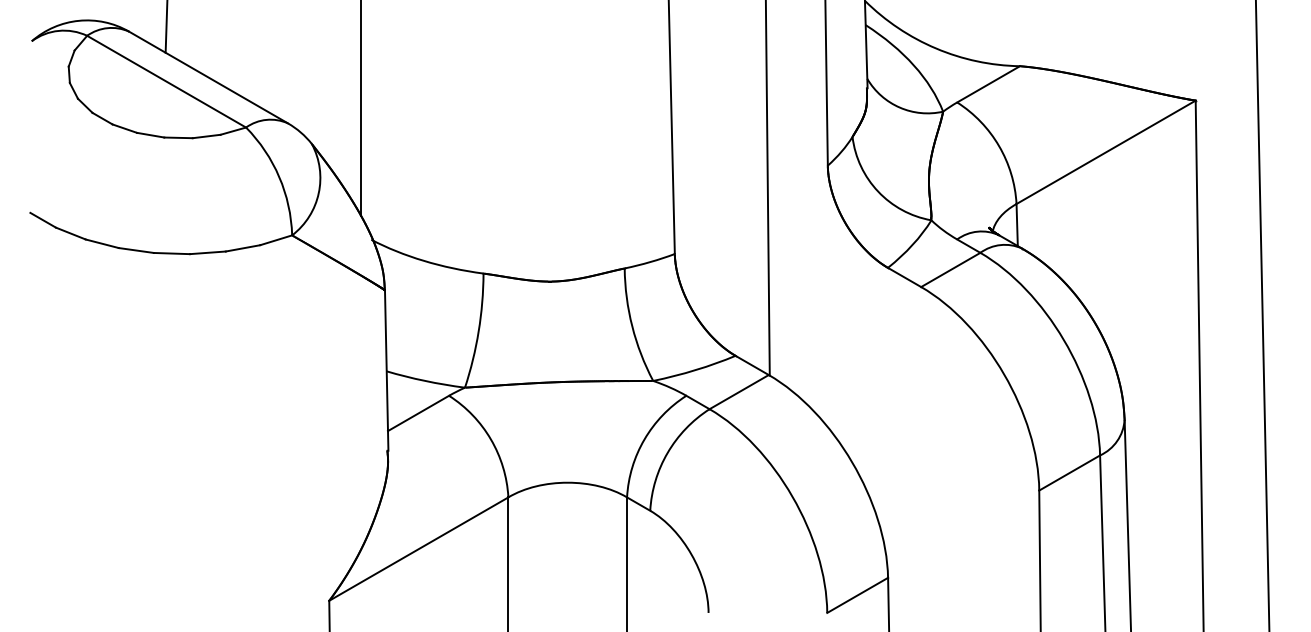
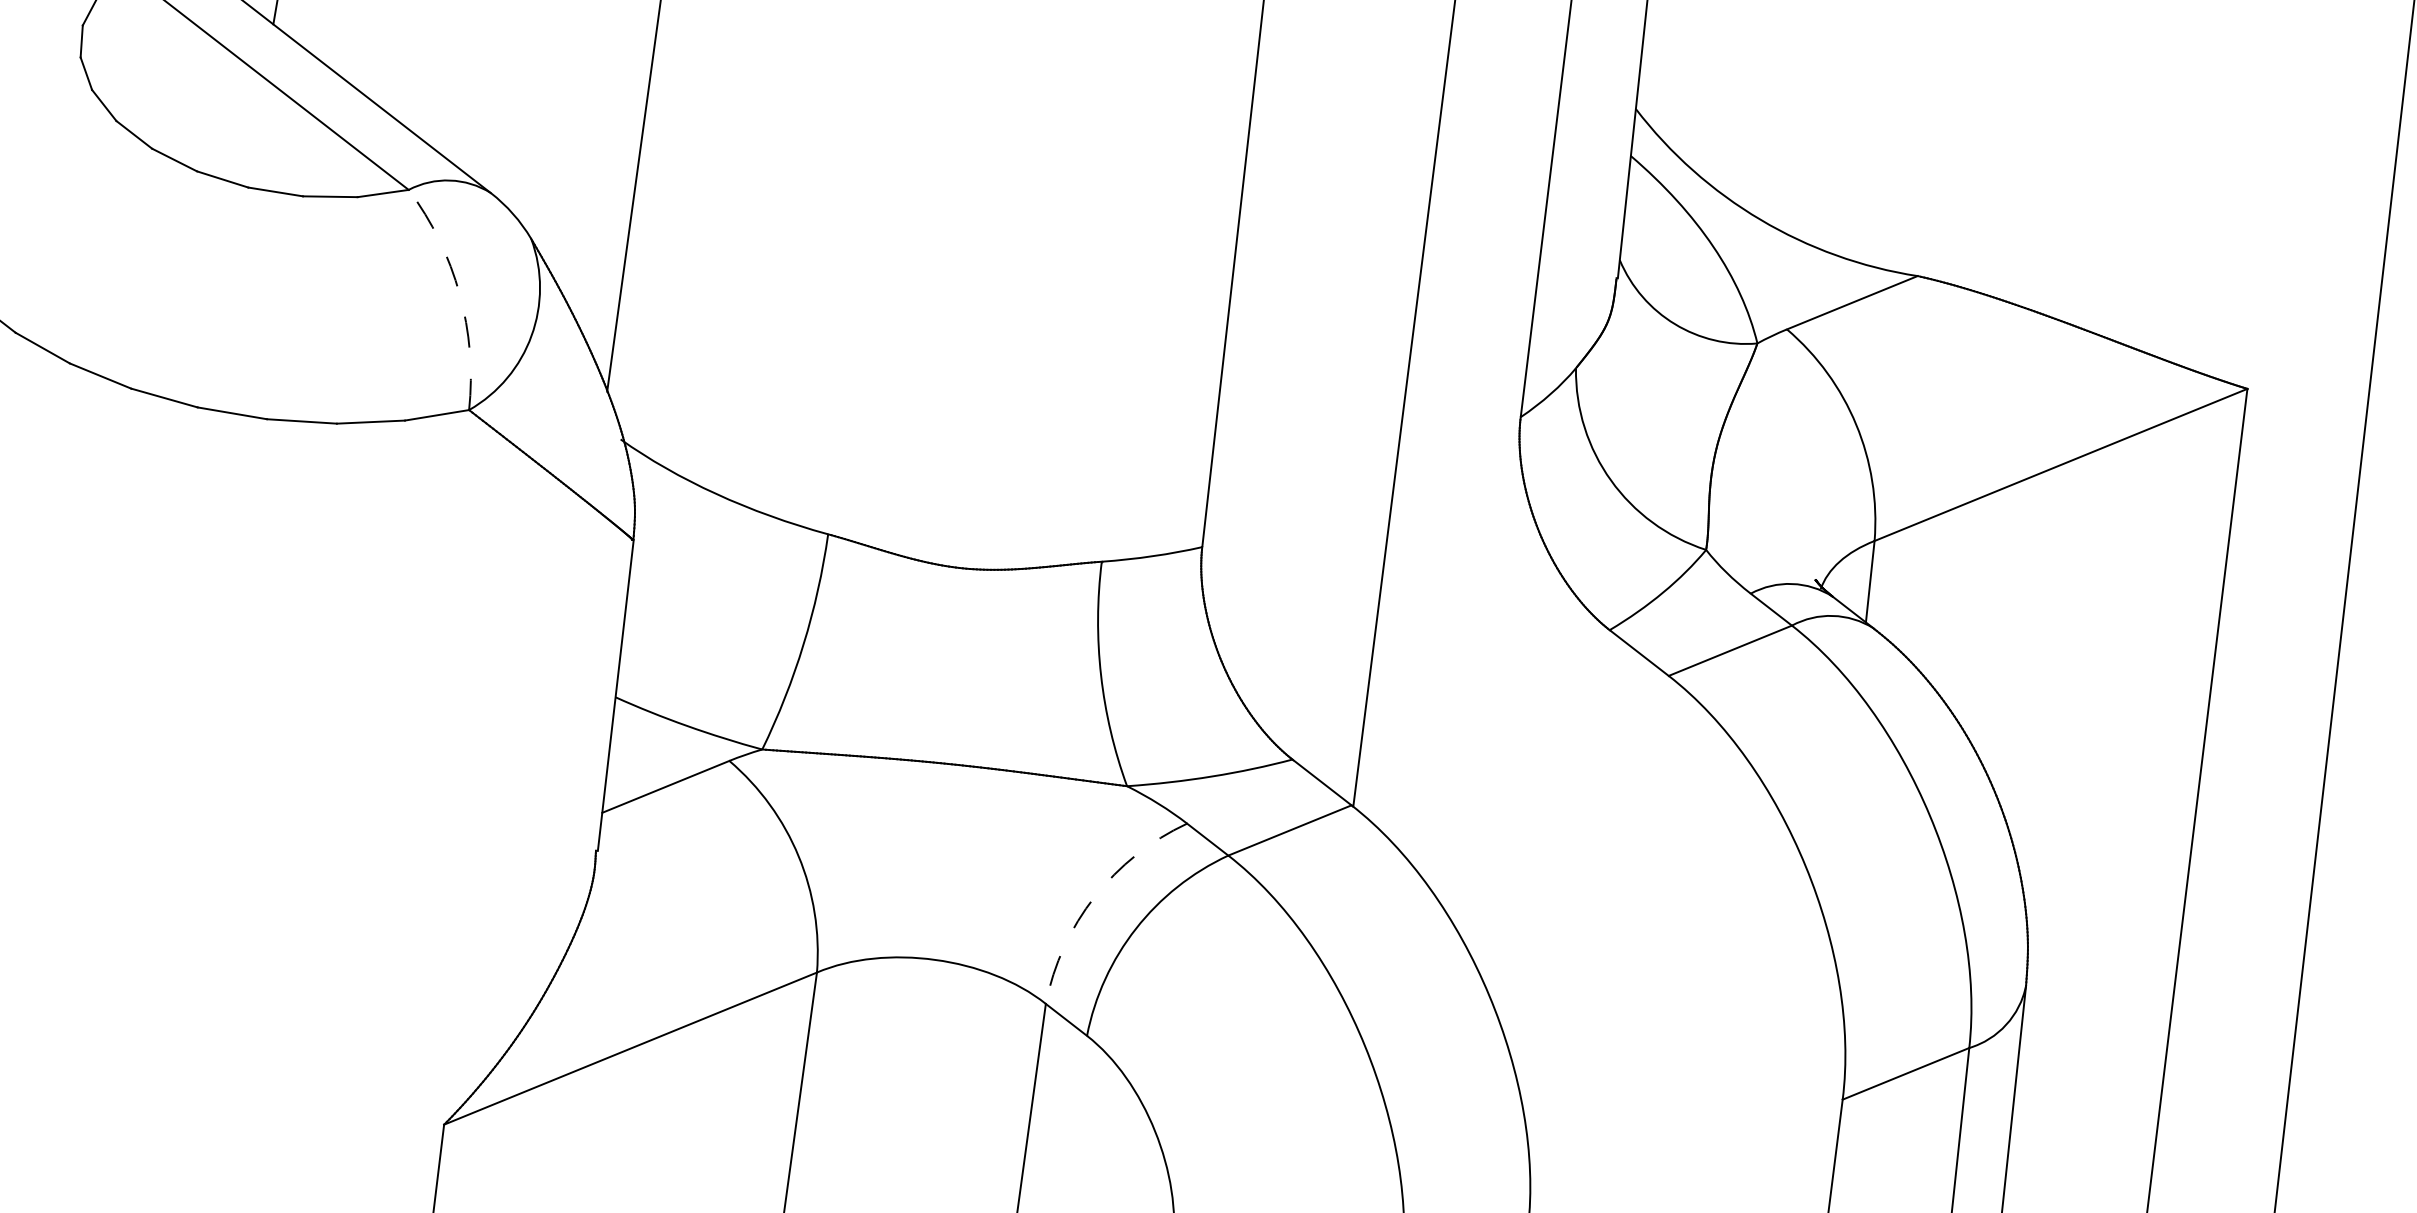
arc: (279, 177) -> (460, 295), solid -> dashed
arc: (644, 439) -> (1094, 896), solid -> dashed

